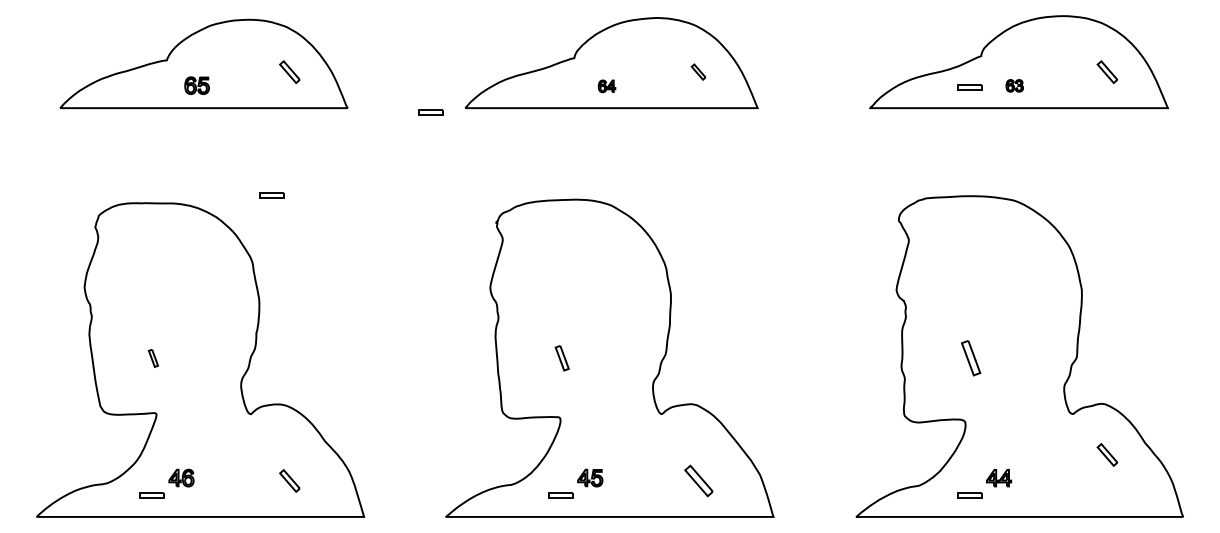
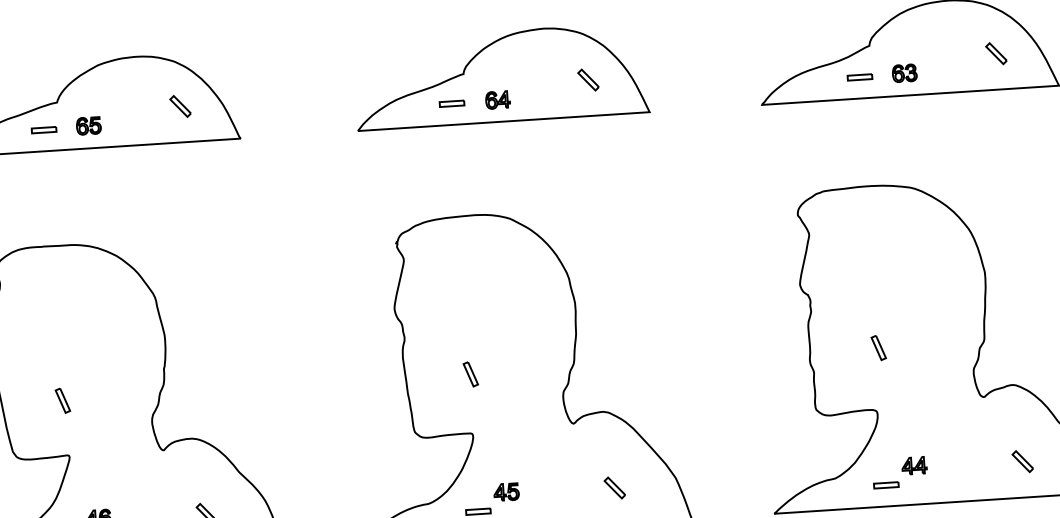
part: (698, 71) -> (588, 79), size x1.43
part: (1014, 85) -> (904, 72), size x1.43
part: (606, 86) -> (497, 100), size x1.43
part: (430, 112) -> (451, 104), moved
part: (271, 195) -> (43, 130), moved
part: (153, 358) -> (62, 400), size x1.43
part: (970, 358) -> (878, 348), size x0.71
part: (1106, 454) -> (1021, 461), moved
part: (697, 480) -> (613, 487), size x0.71

